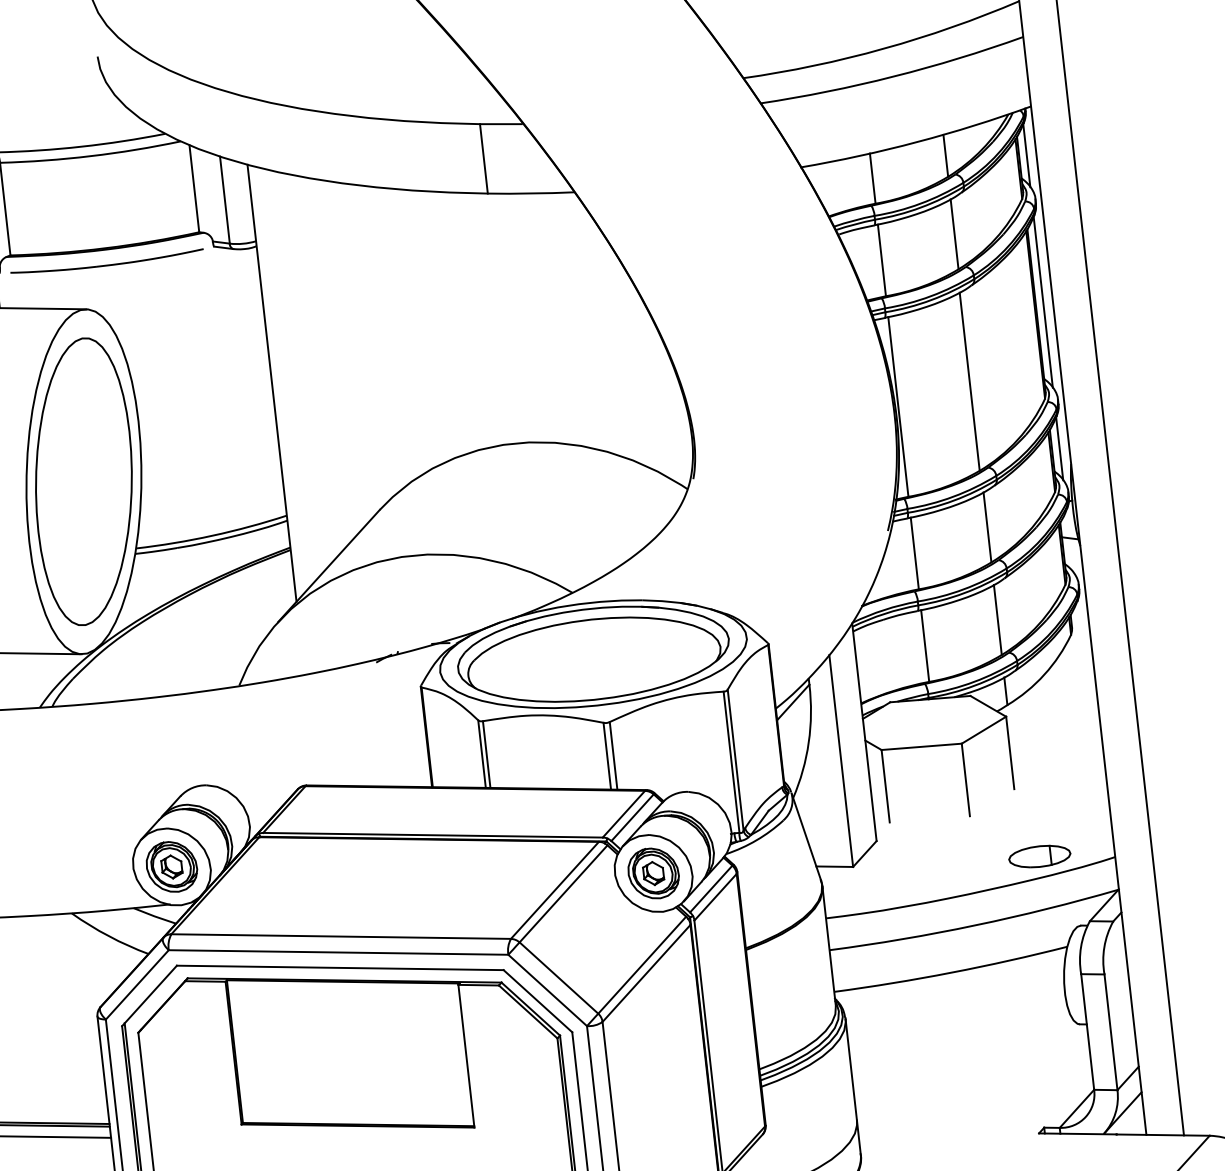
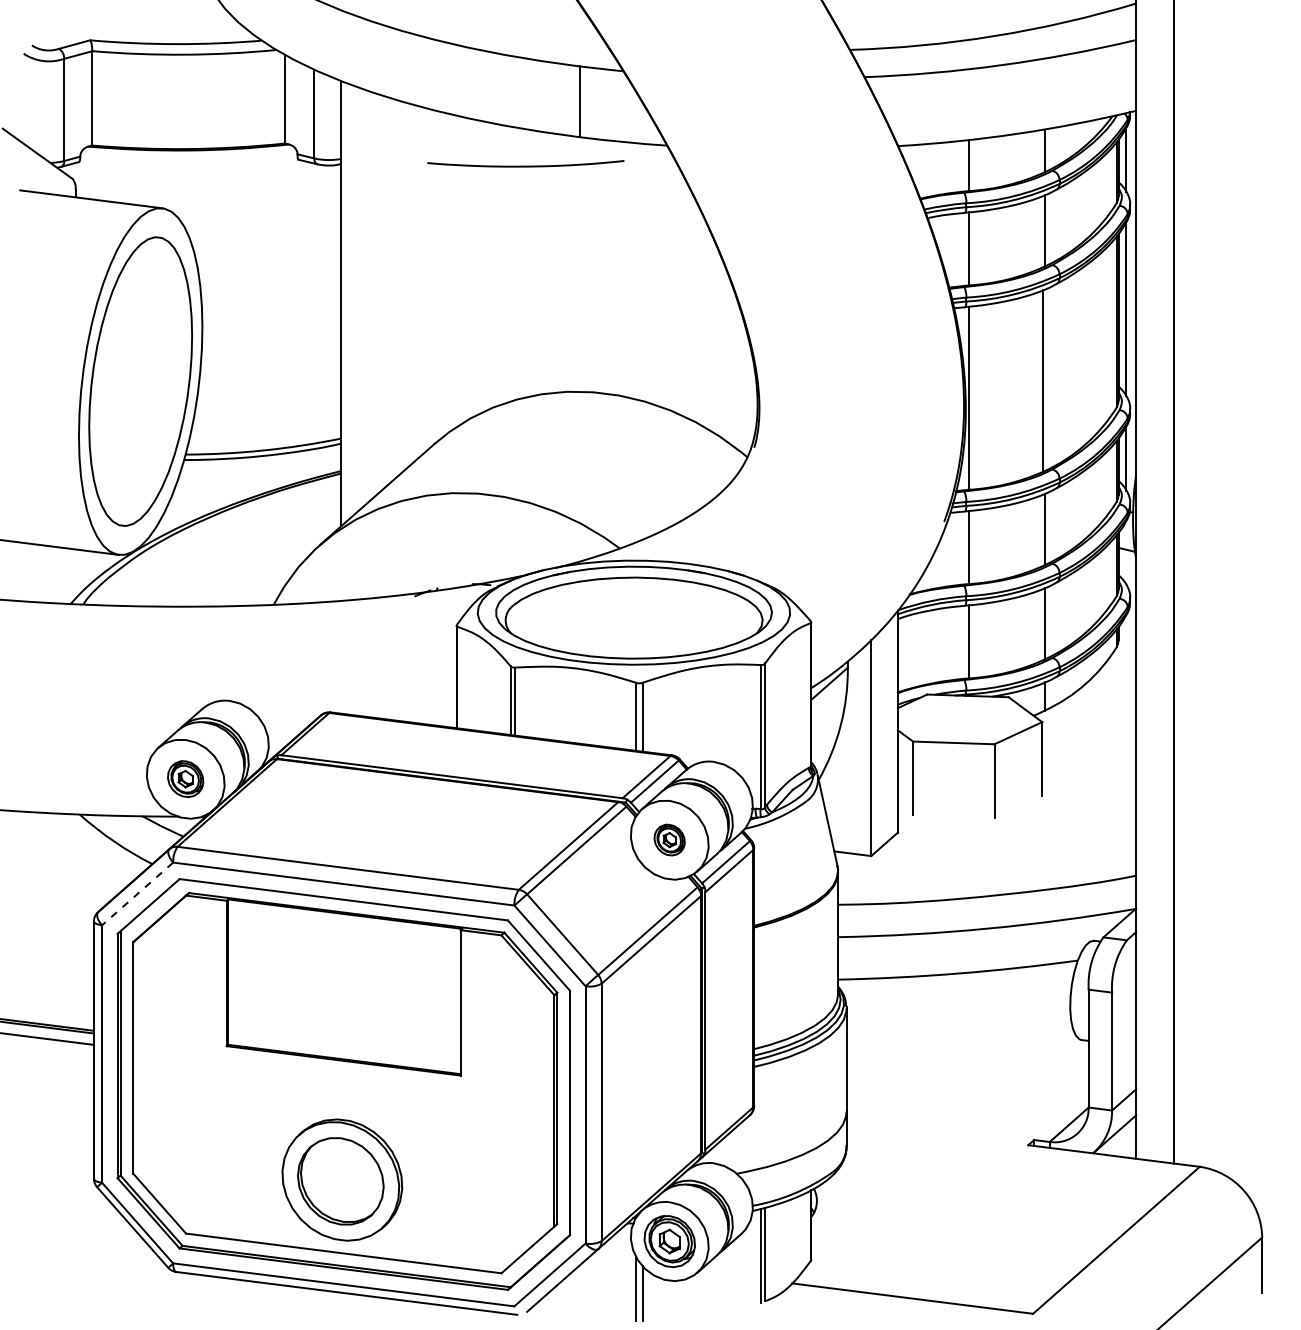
part: (106, 262) -> (525, 163), moved
part: (1039, 856) -> (1060, 866), removed
part: (171, 866) -> (185, 778), size x0.7
part: (653, 872) -> (669, 839), size x0.6
line: (137, 985) -> (137, 894), solid -> dashed

